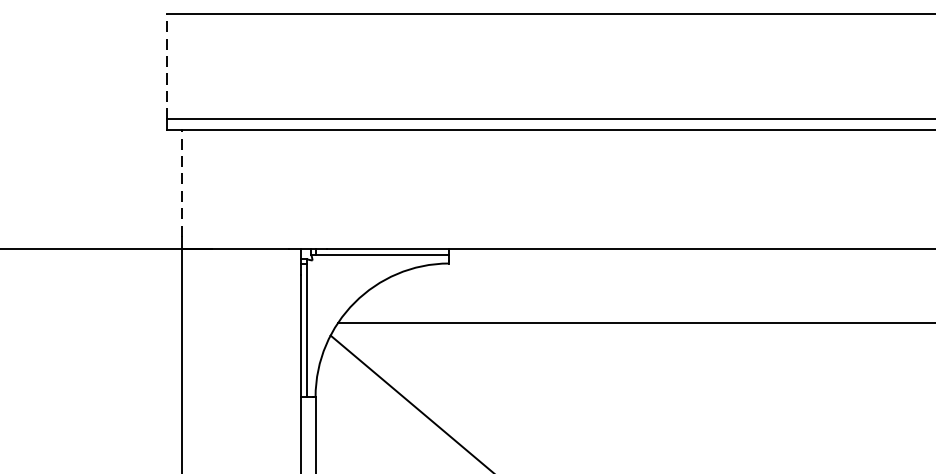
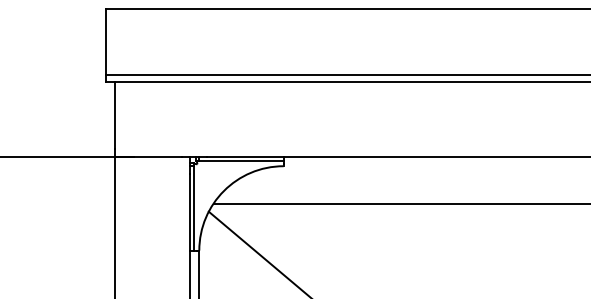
line: (166, 65) -> (105, 41), dashed -> solid
line: (181, 183) -> (114, 115), dashed -> solid

